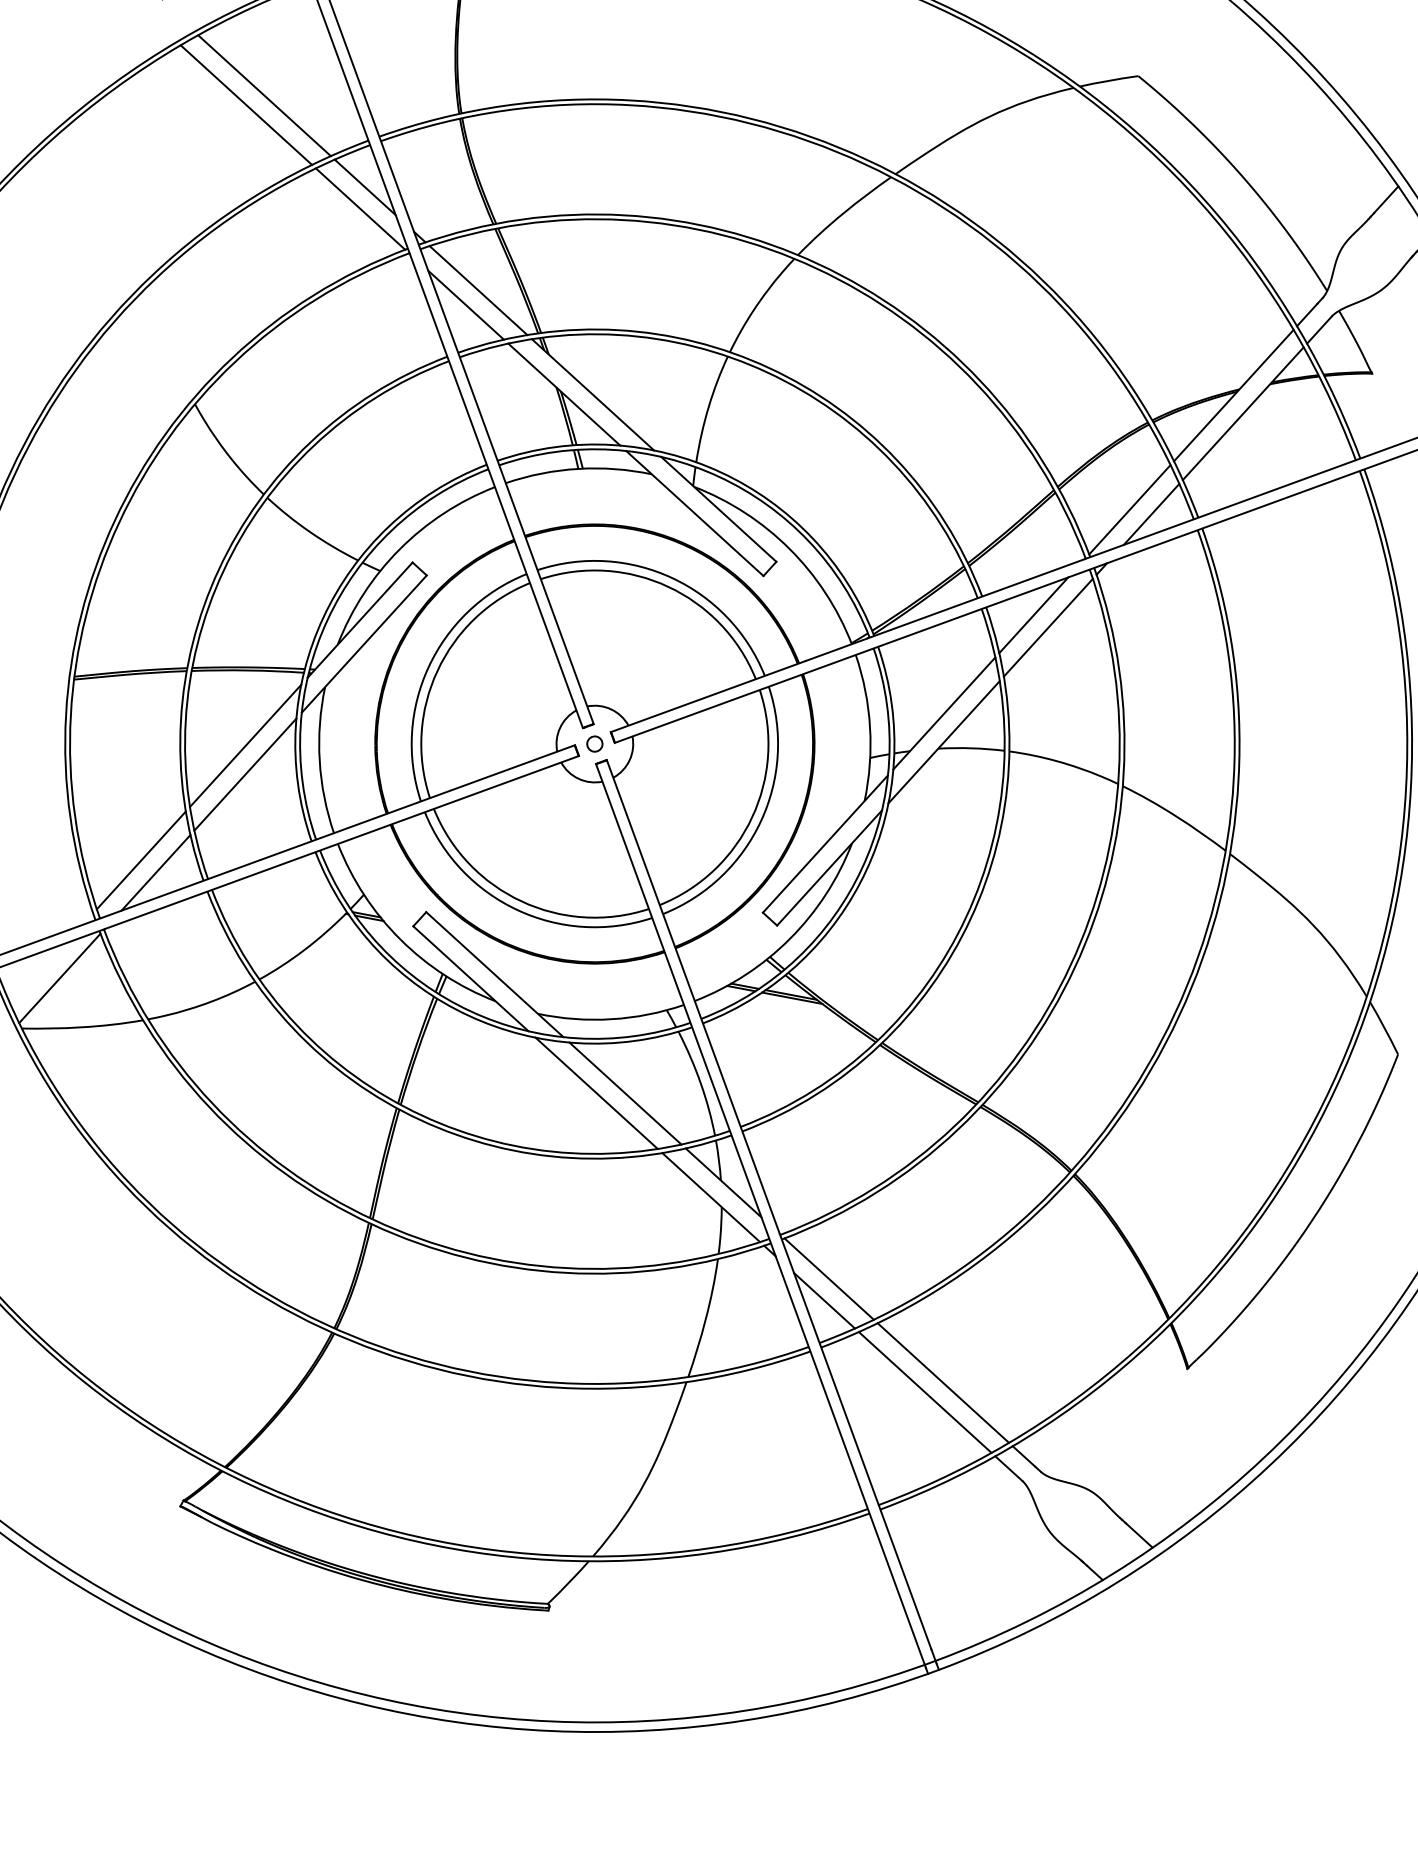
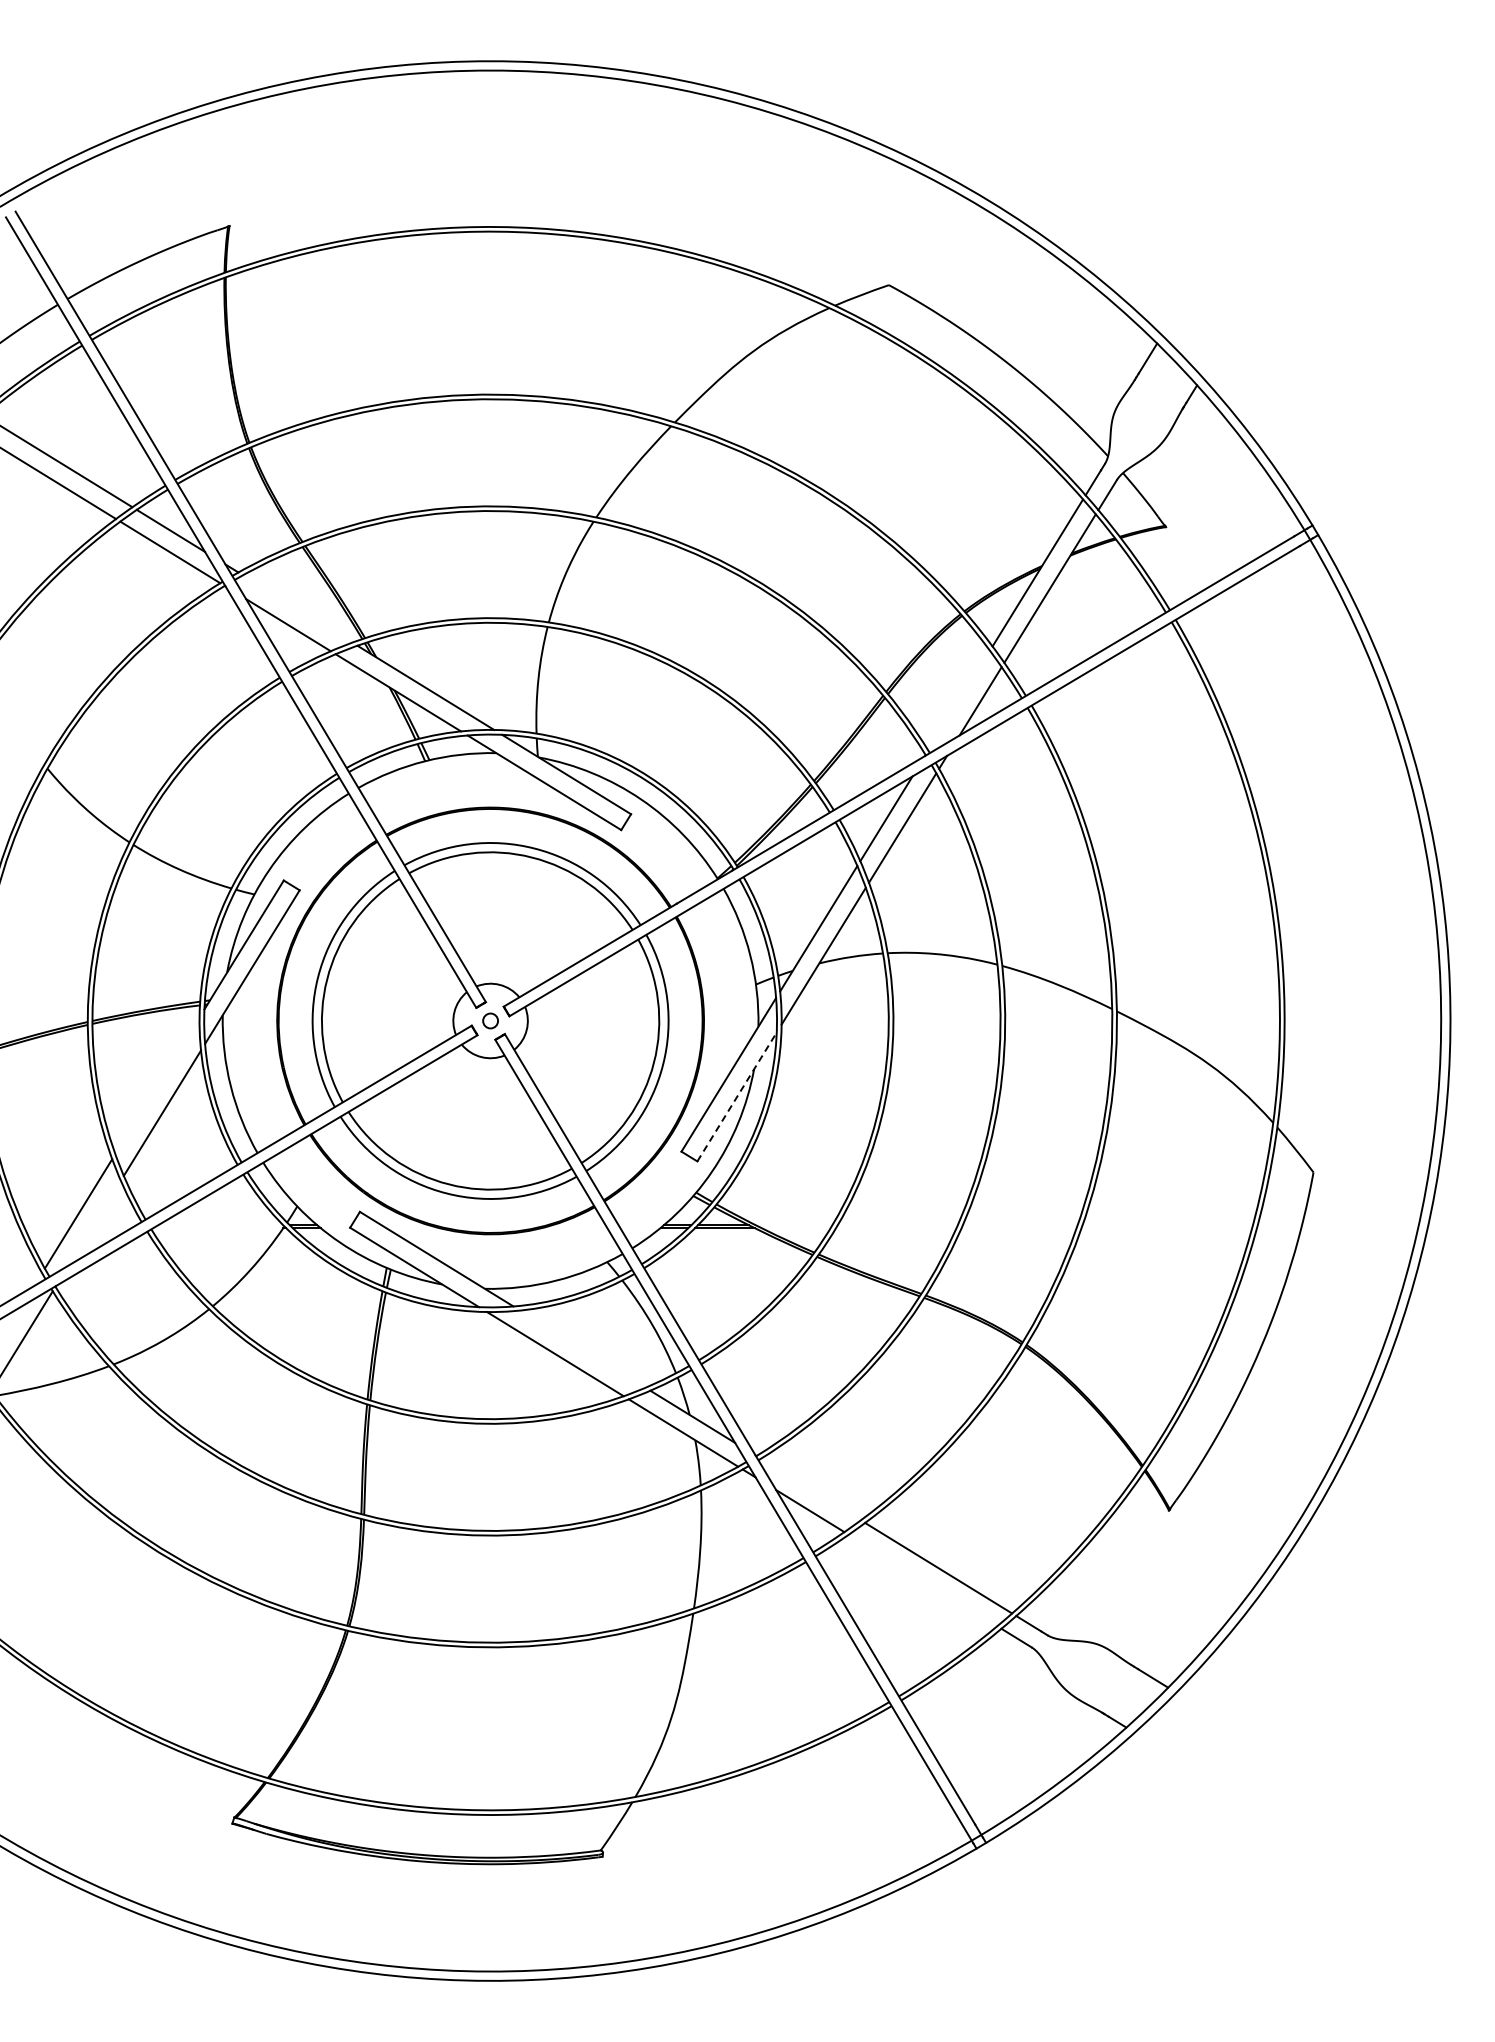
line: (478, 290) -> (297, 608), removed
line: (1129, 509) -> (958, 700), removed
line: (245, 745) -> (157, 1085), removed
line: (829, 868) -> (737, 1097), solid -> dashed
line: (155, 872) -> (94, 1222), removed
line: (625, 1092) -> (582, 1348), removed
line: (828, 1278) -> (810, 1489), removed
line: (924, 1392) -> (922, 1580), removed

